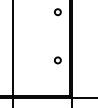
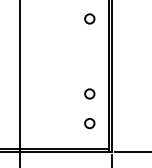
circle: (57, 79) -> (89, 123), added

